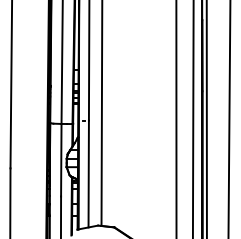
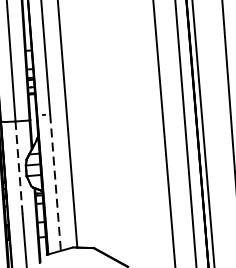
line: (61, 159) -> (19, 166), solid -> dashed
line: (88, 174) -> (55, 183), solid -> dashed

